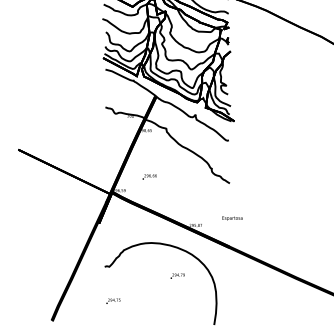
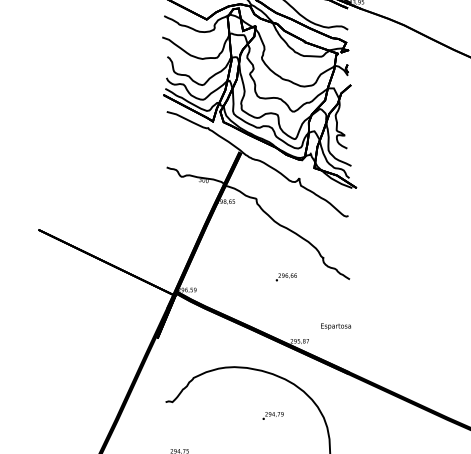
text: (149, 176) -> (286, 276), moved
text: (232, 218) -> (336, 326), moved

